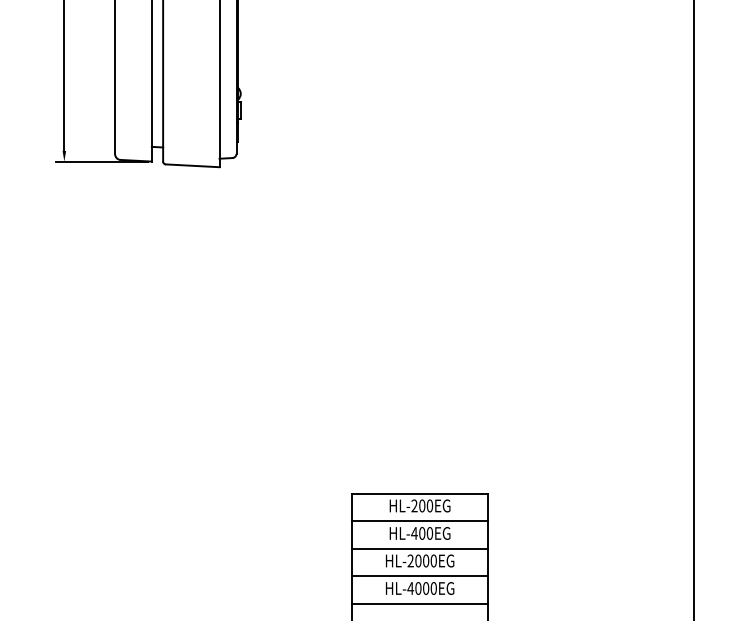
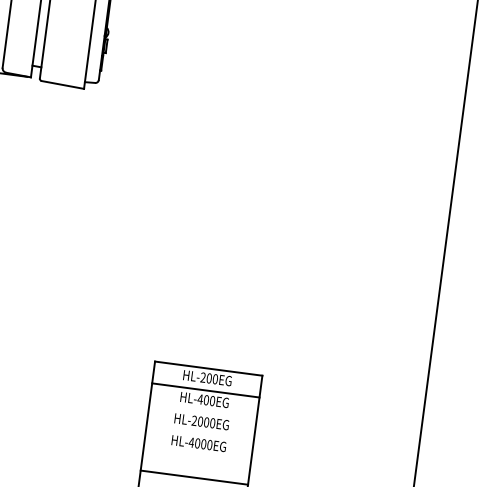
line: (419, 548) -> (202, 411), removed
line: (419, 576) -> (199, 434), removed
line: (419, 603) -> (196, 455), removed

